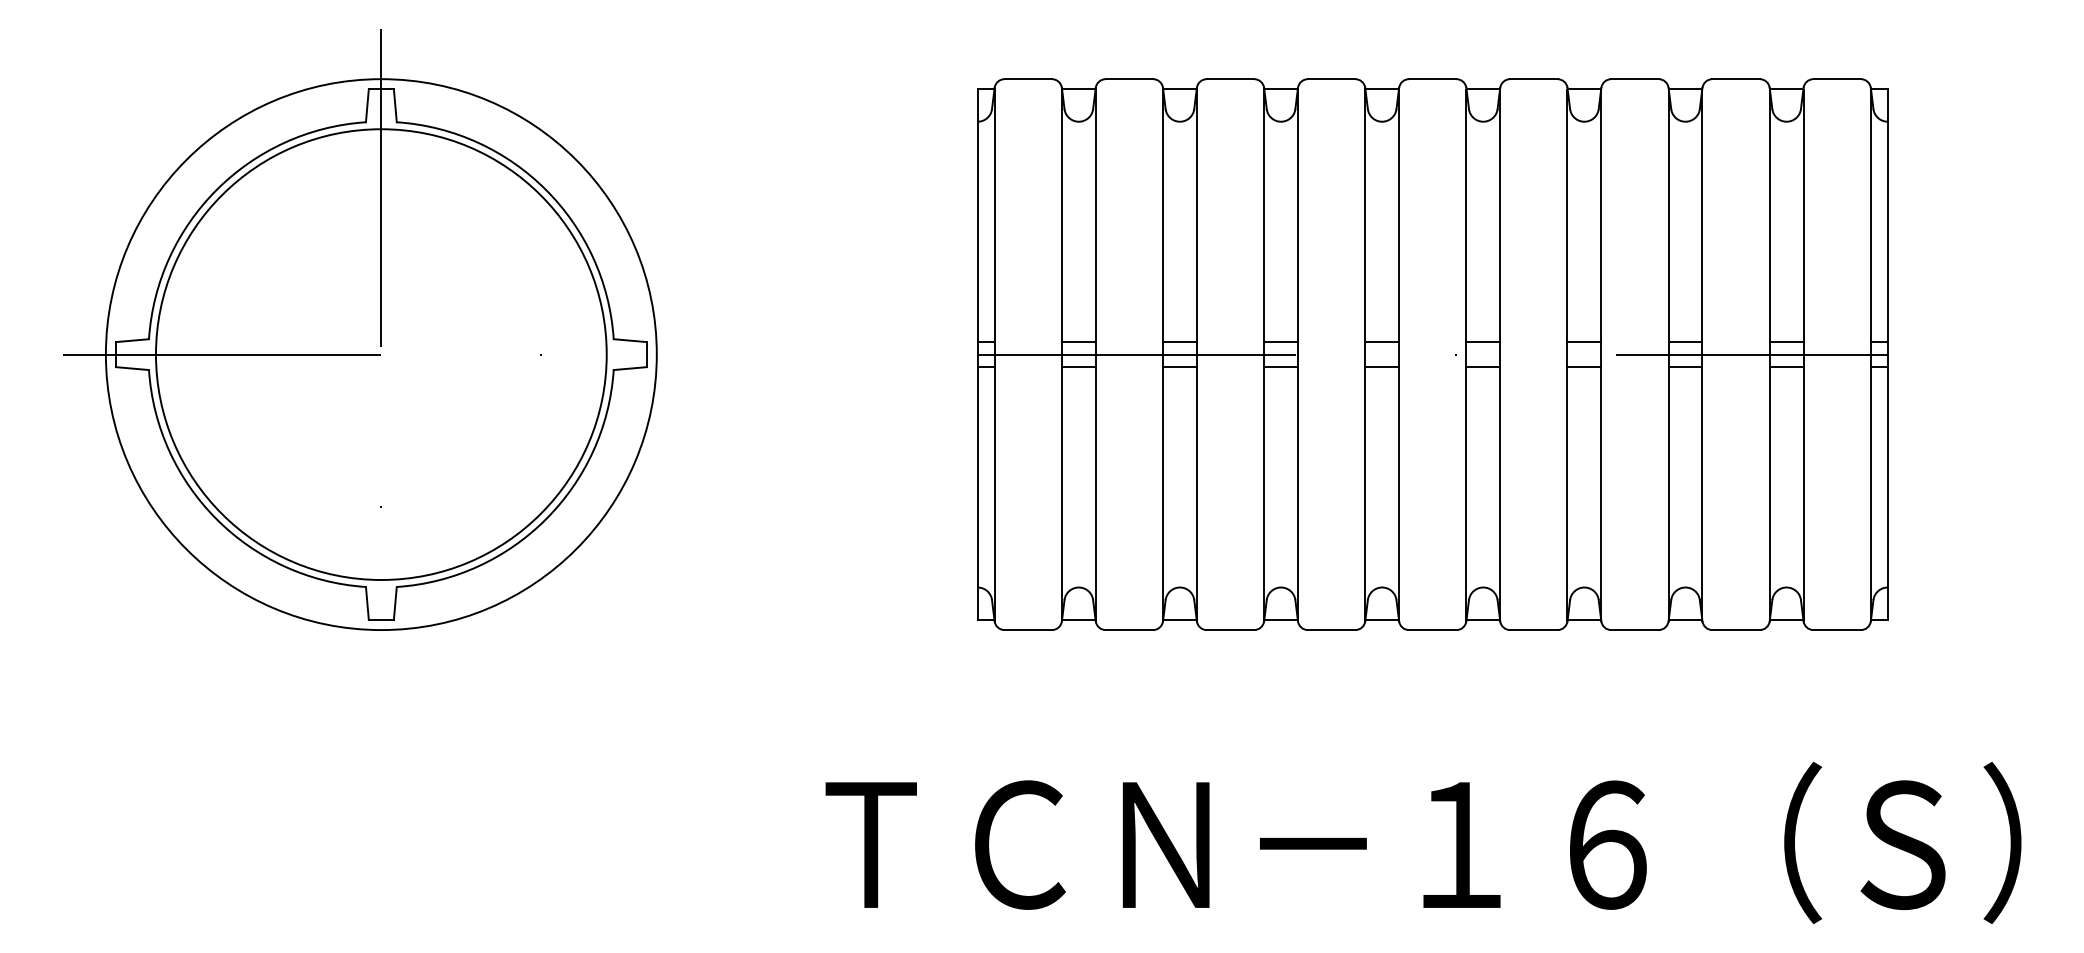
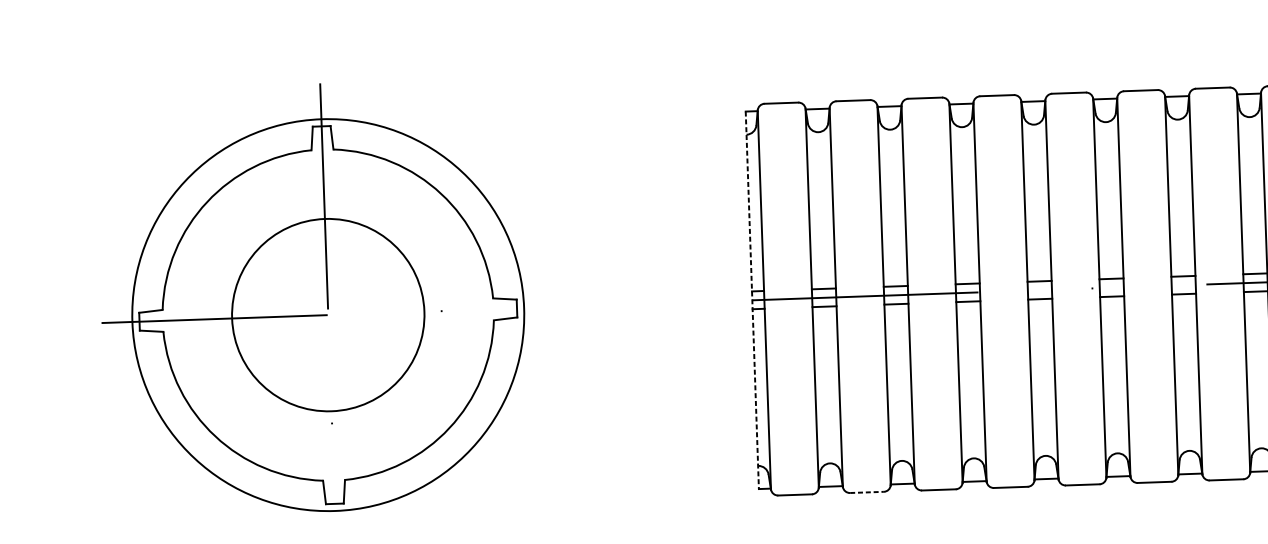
circle: (380, 354) -> (327, 315), size x0.6
line: (977, 355) -> (752, 300), solid -> dashed
line: (1129, 630) -> (867, 492), solid -> dashed

